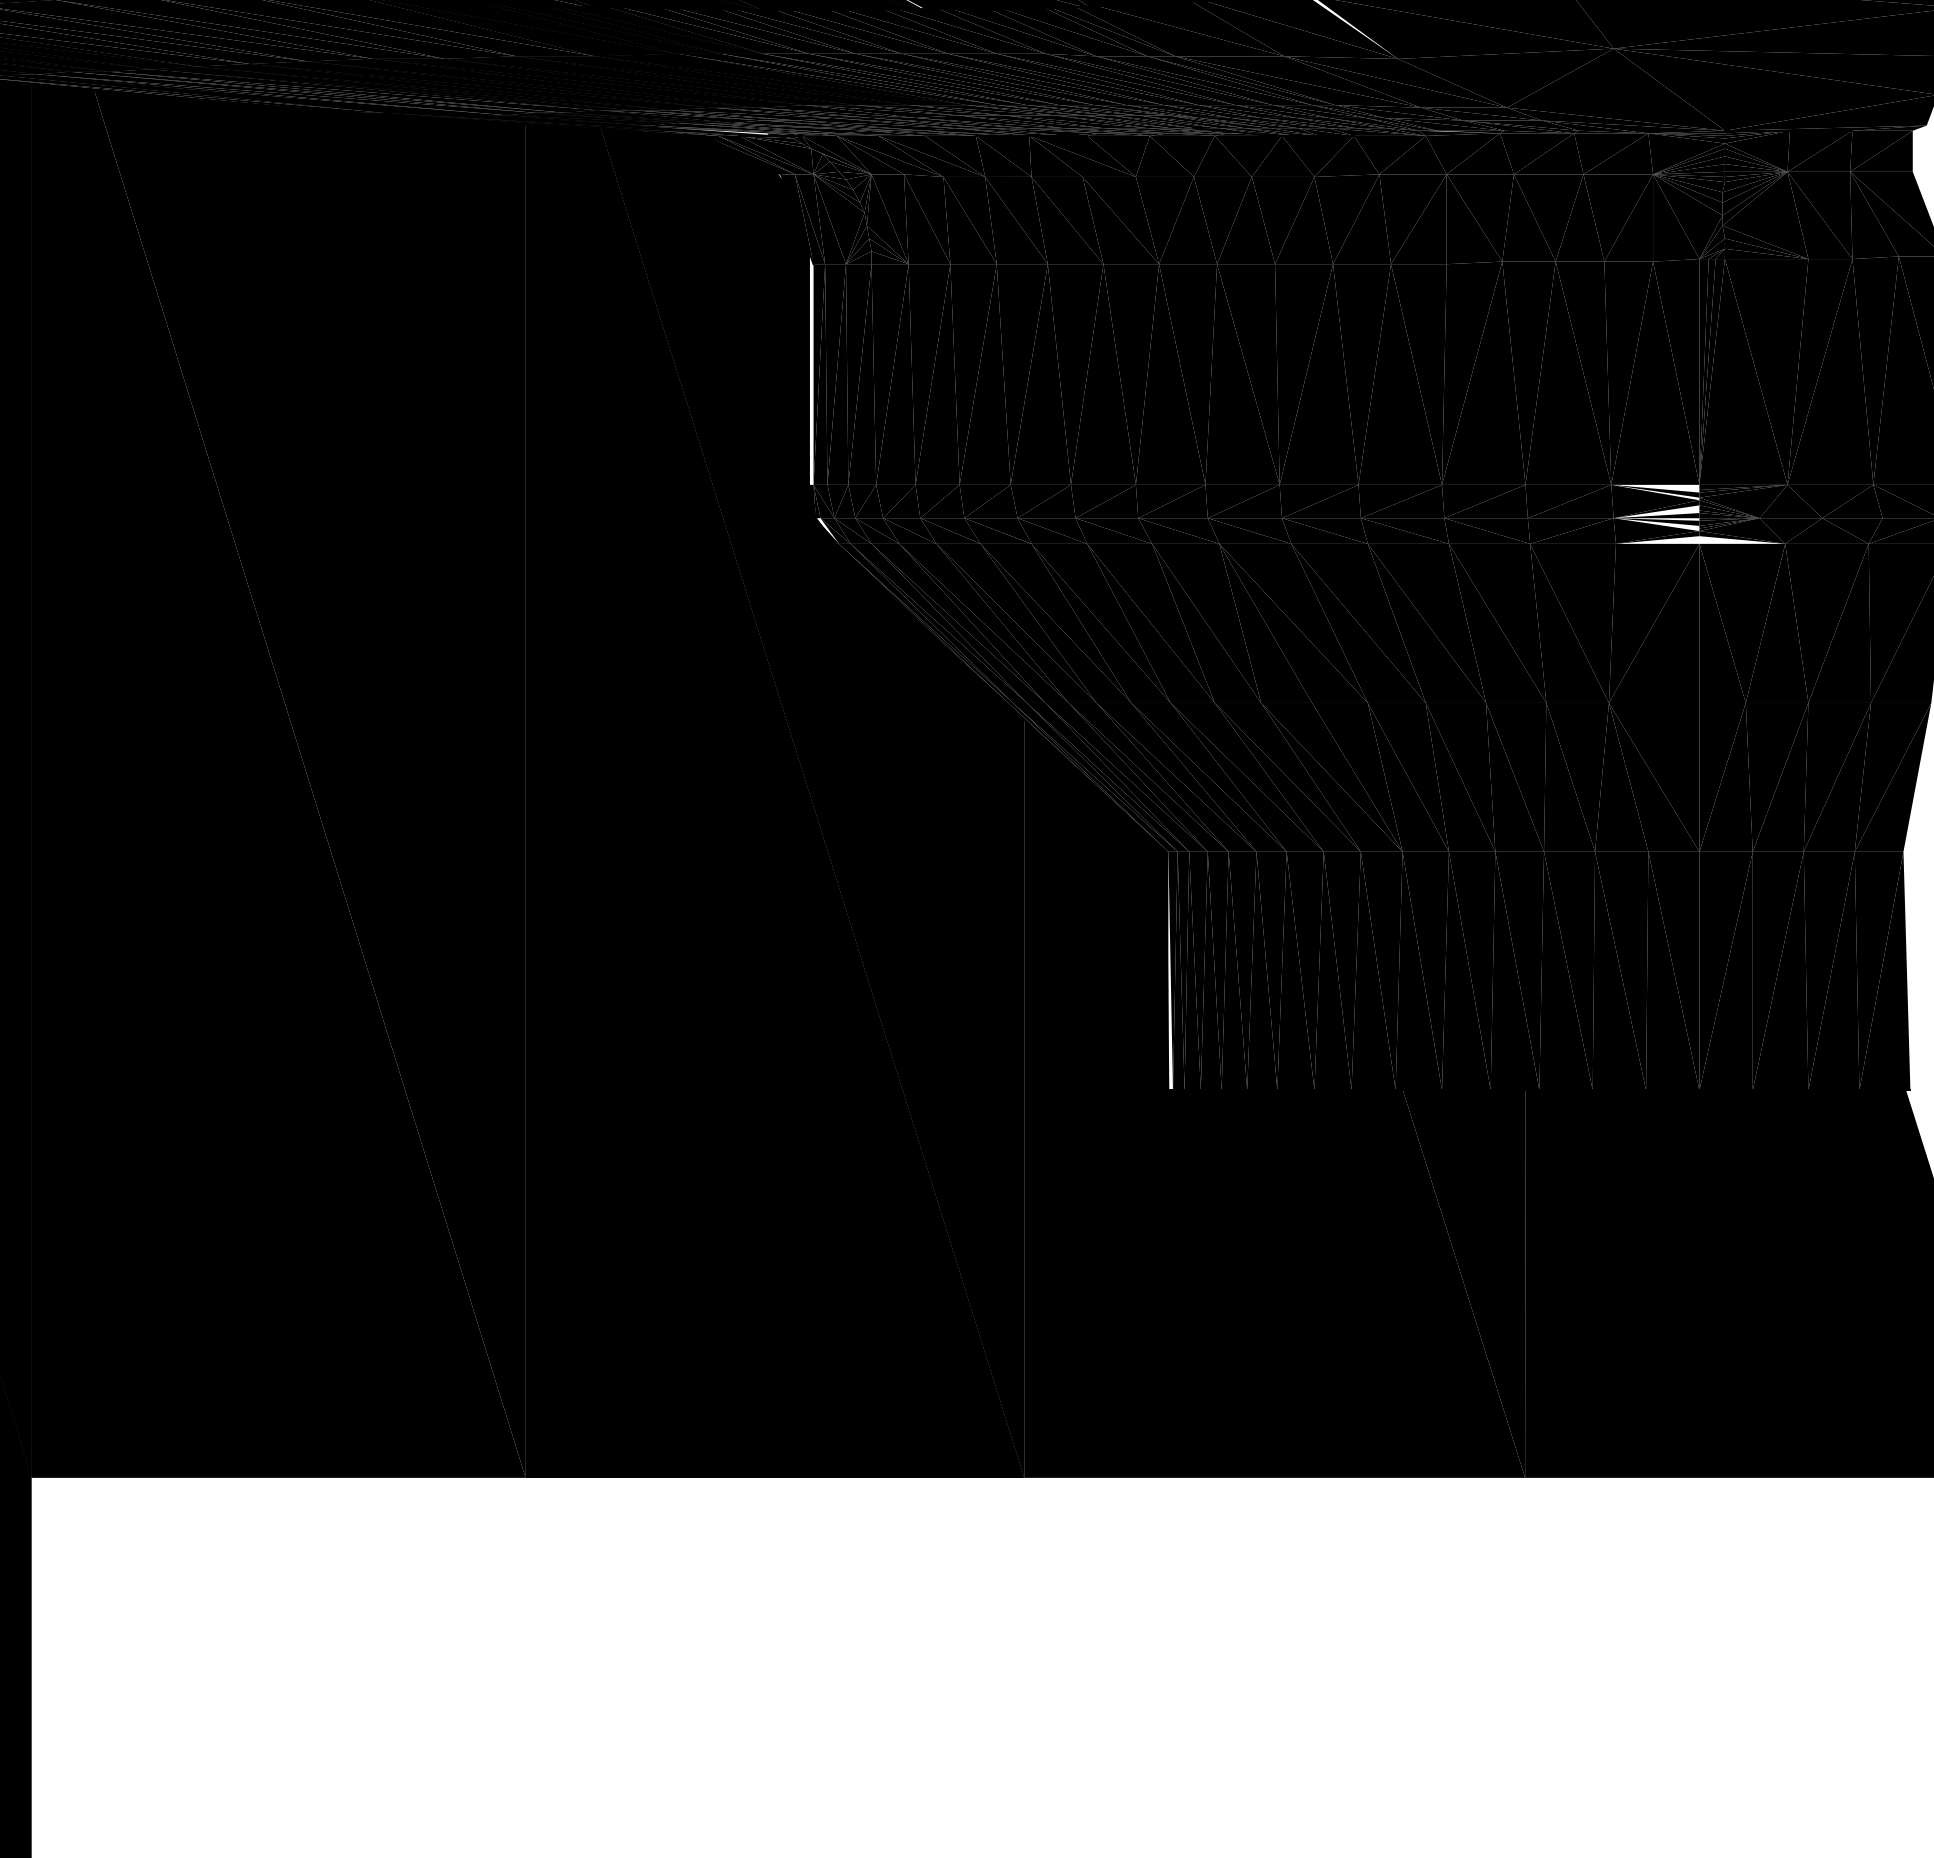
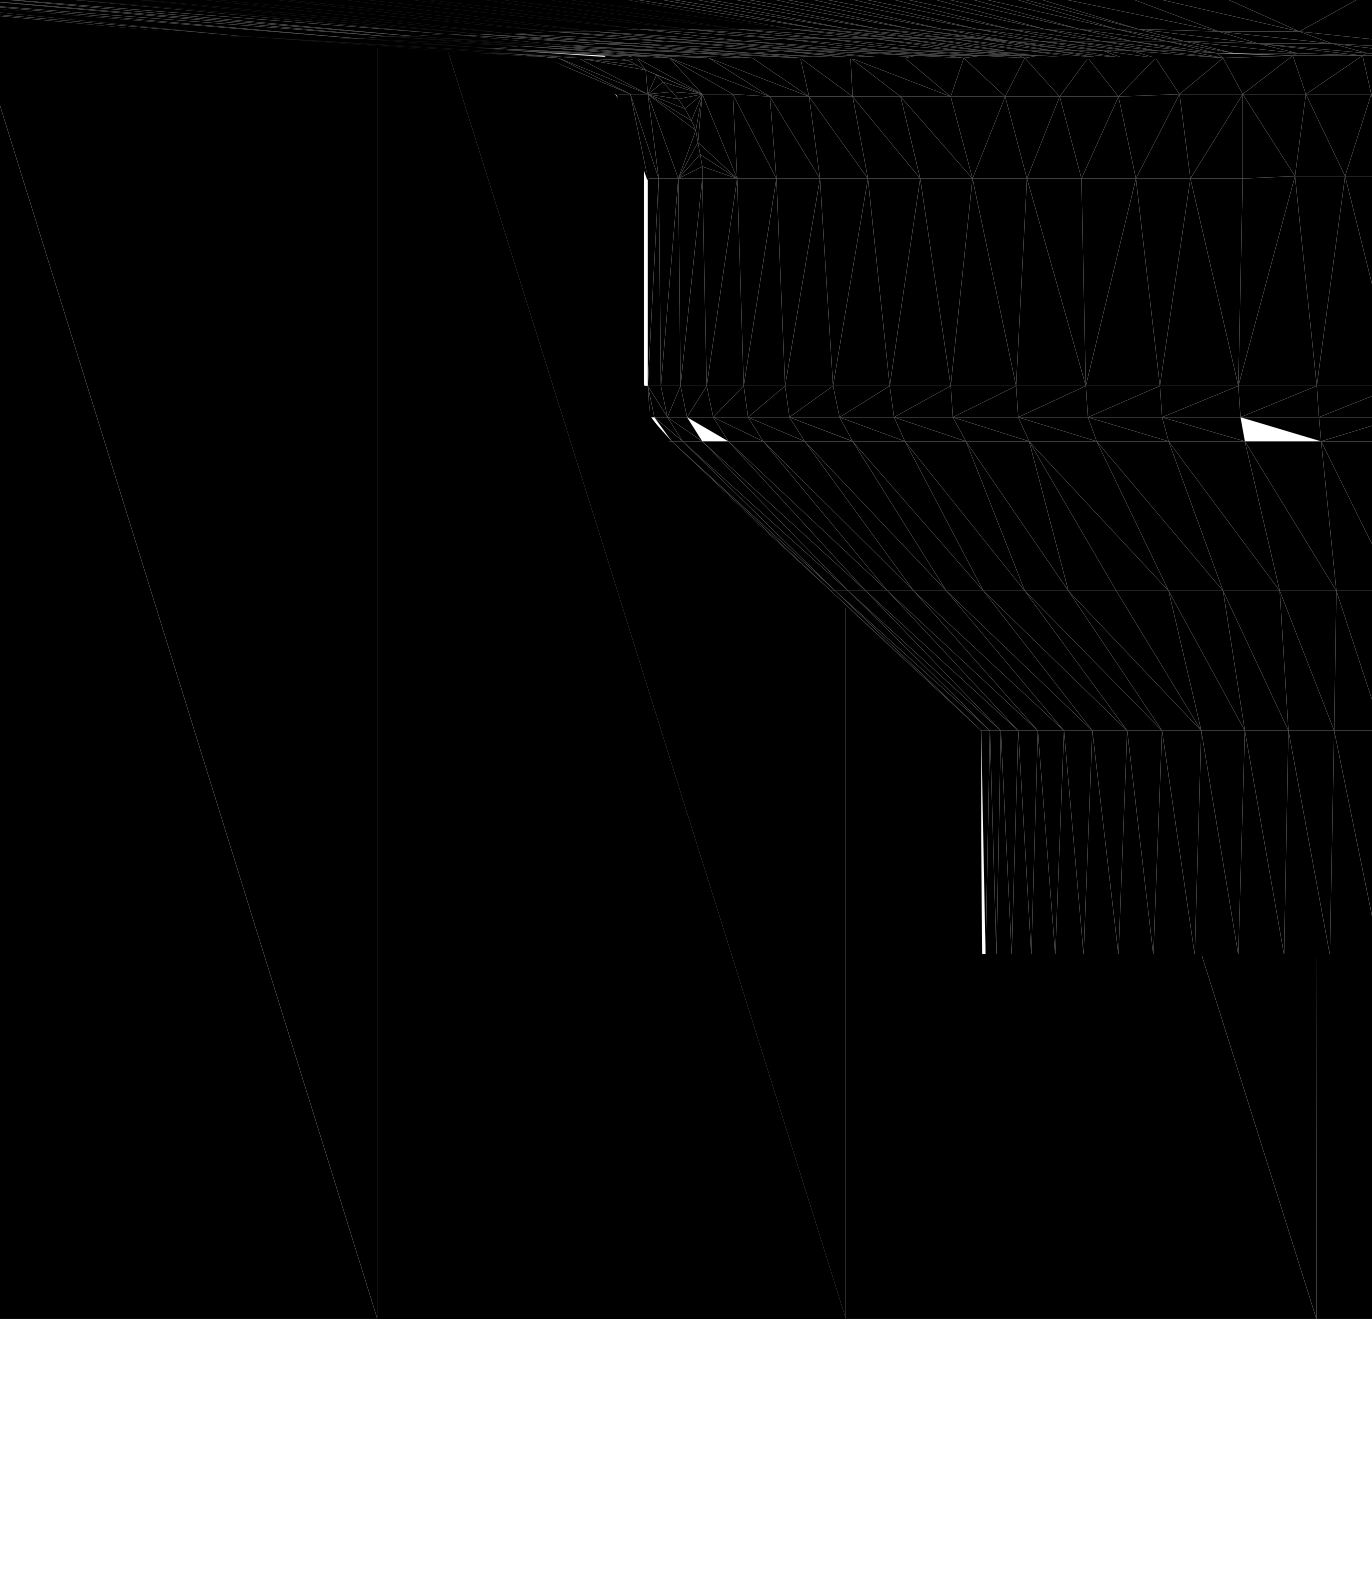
fill: (877, 530) -> (707, 428), removed
fill: (1487, 530) -> (1281, 428), removed

